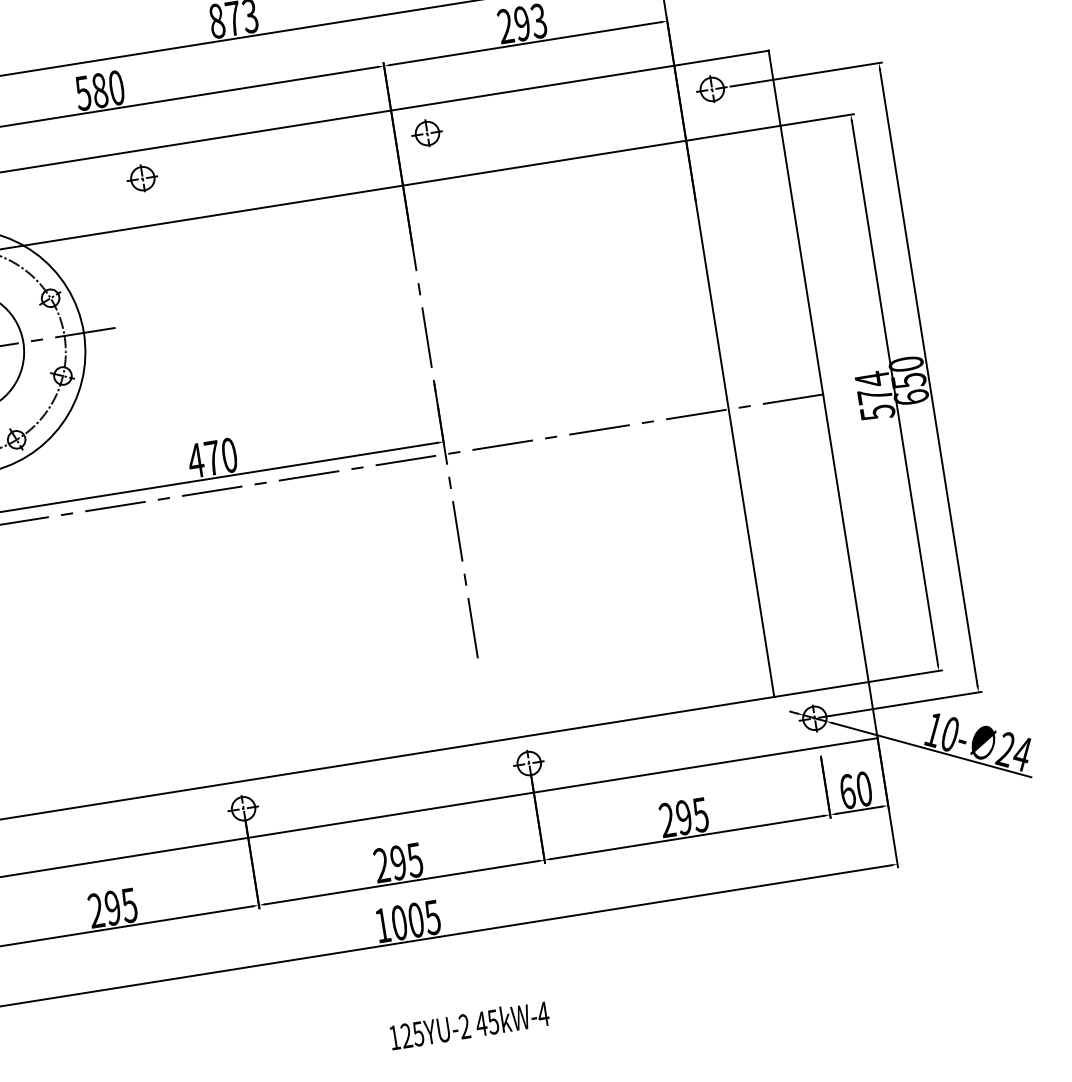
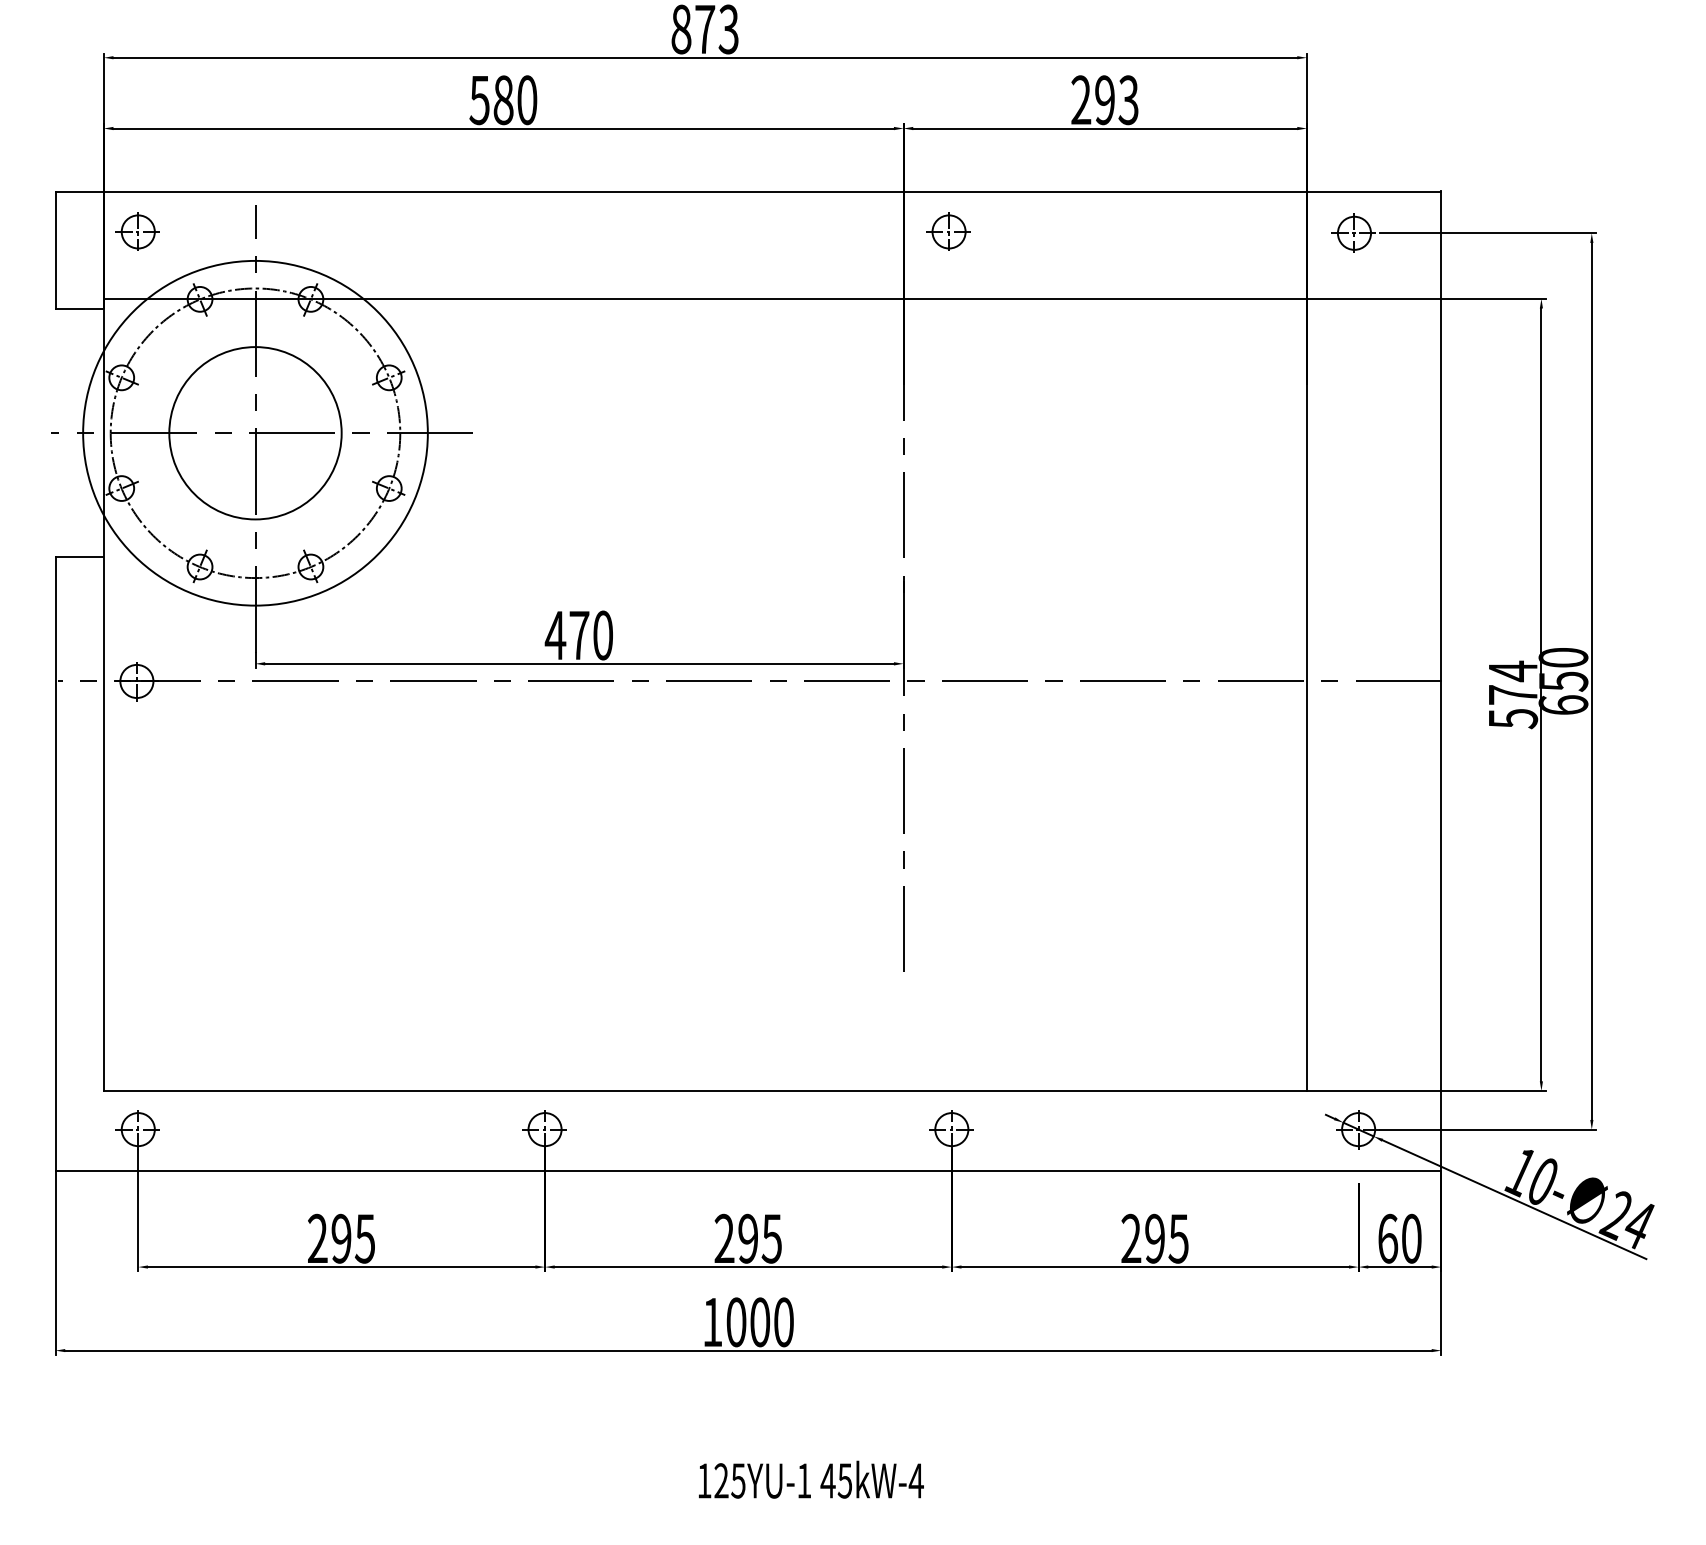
part: (141, 178) -> (542, 231), removed
text: (432, 917) -> (783, 1322), 1005 -> 1000
text: (464, 1026) -> (804, 1480), 125YU-2 -> 125YU-1

